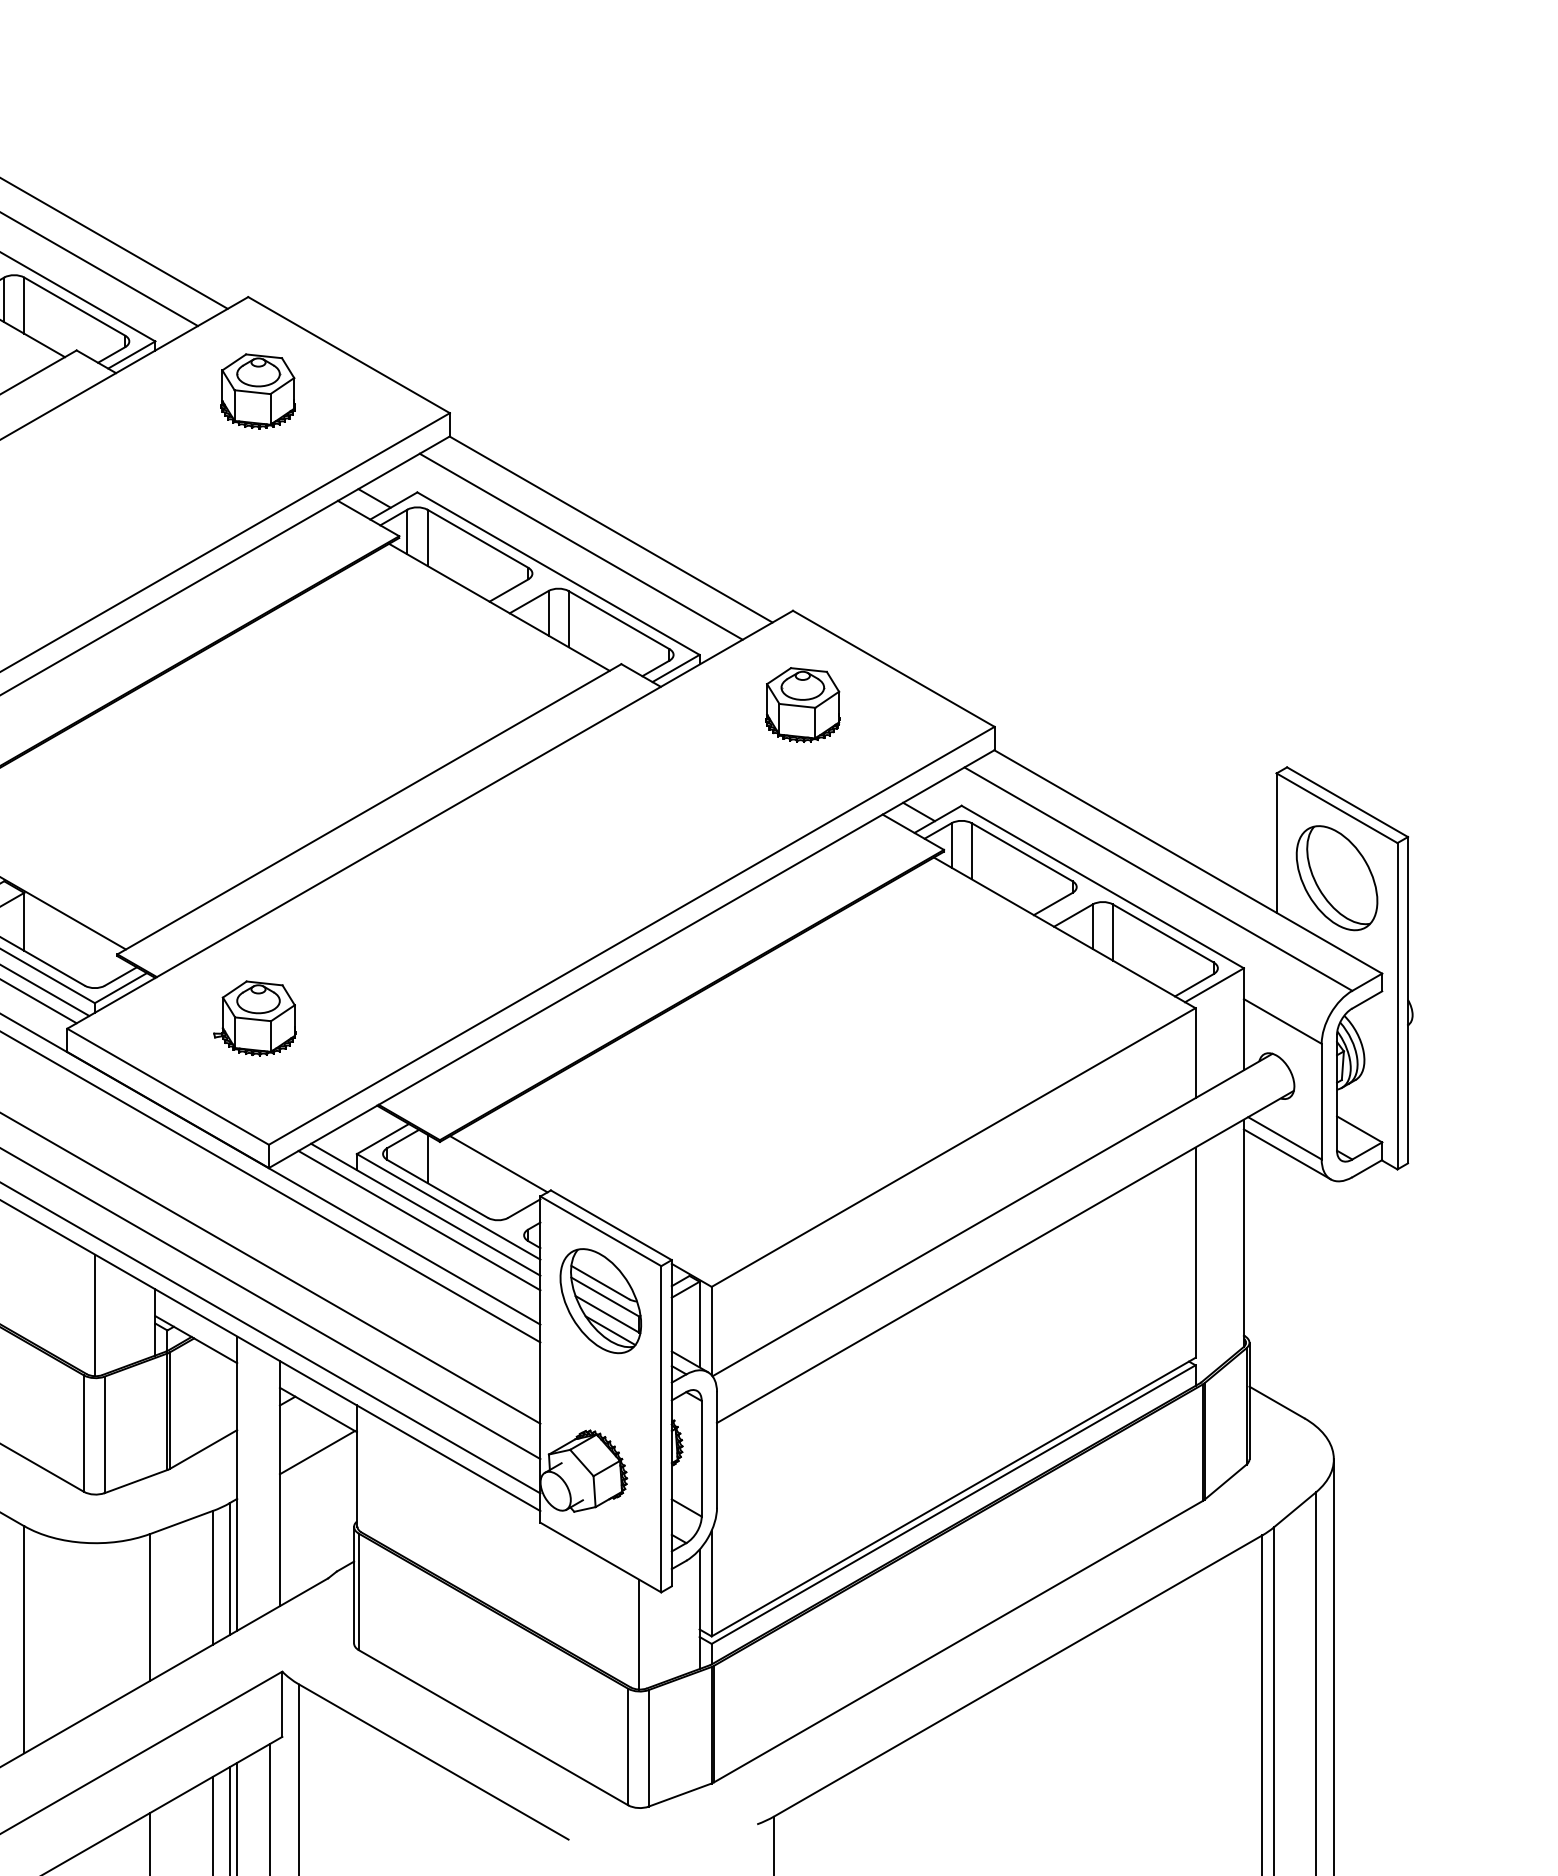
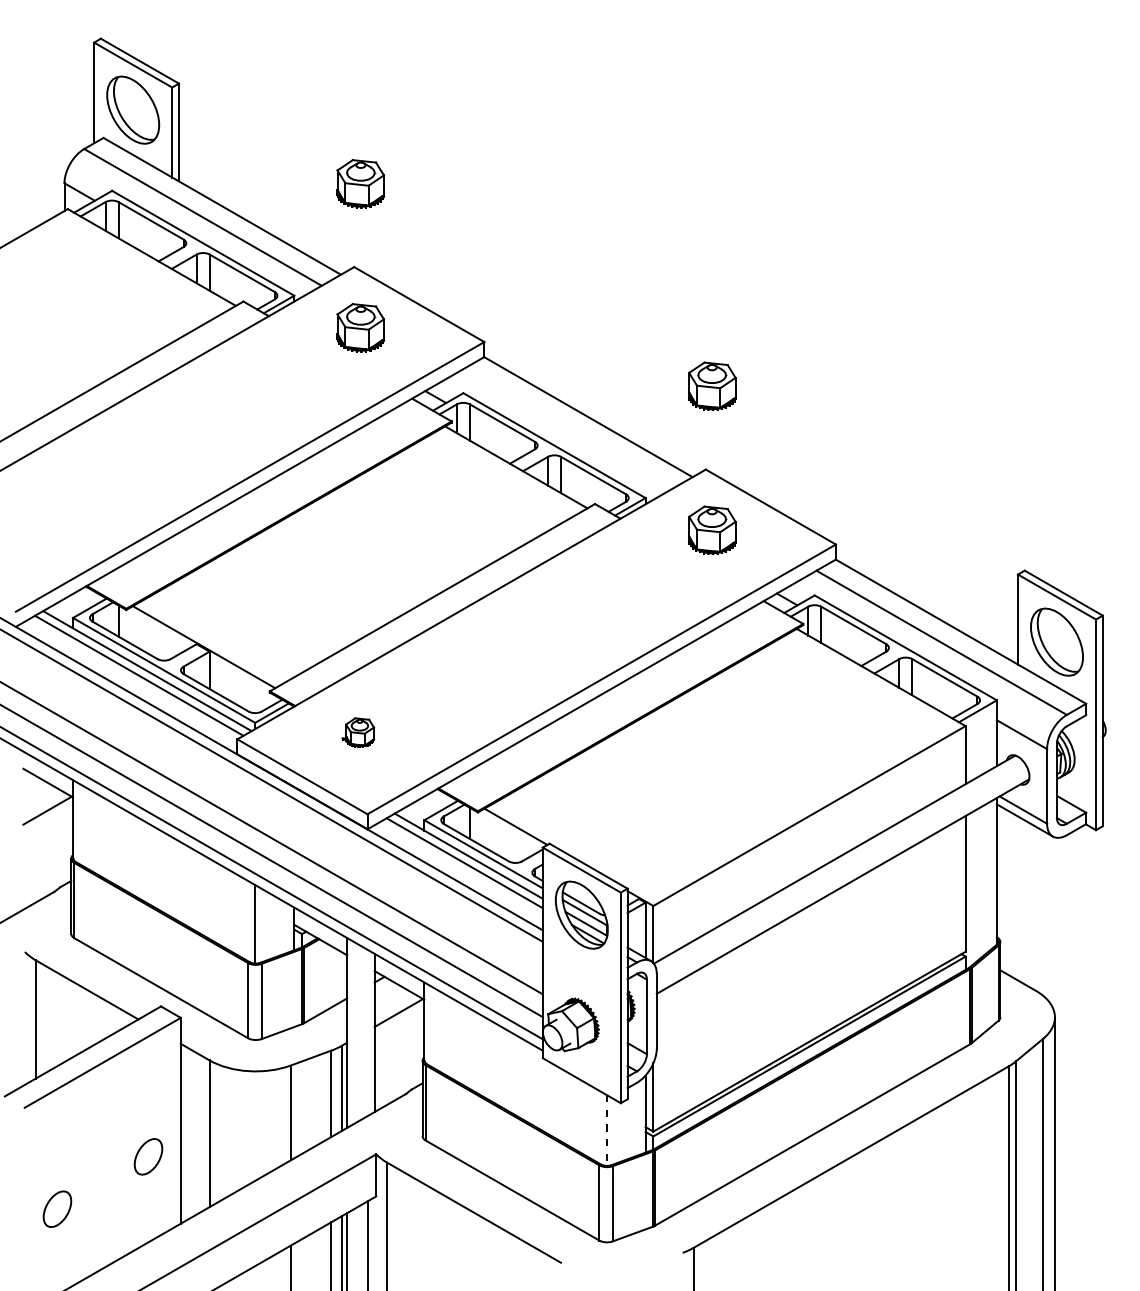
part: (257, 167) -> (360, 183), added
part: (803, 480) -> (712, 385), added
line: (580, 547) -> (568, 428), removed
part: (254, 1018) -> (358, 732), size x0.6
line: (639, 1634) -> (606, 1130), solid -> dashed

